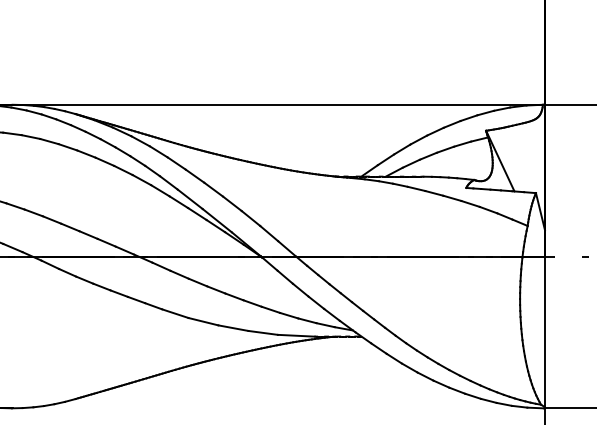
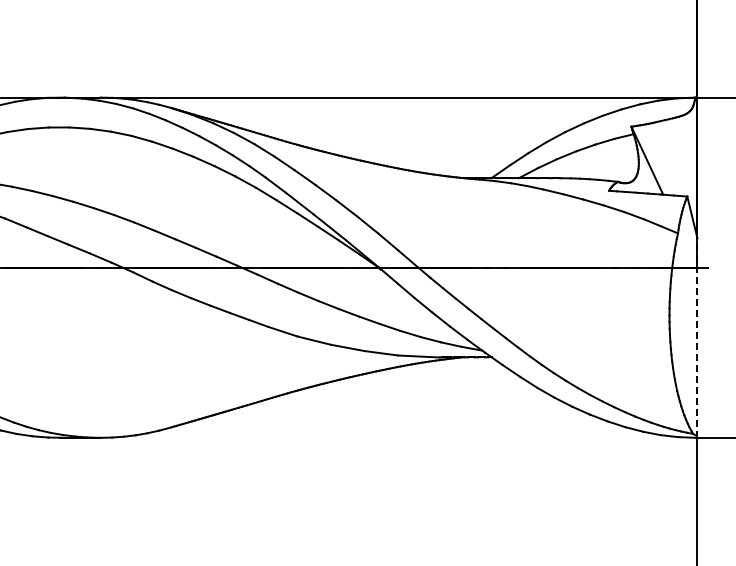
line: (545, 319) -> (697, 338), solid -> dashed

